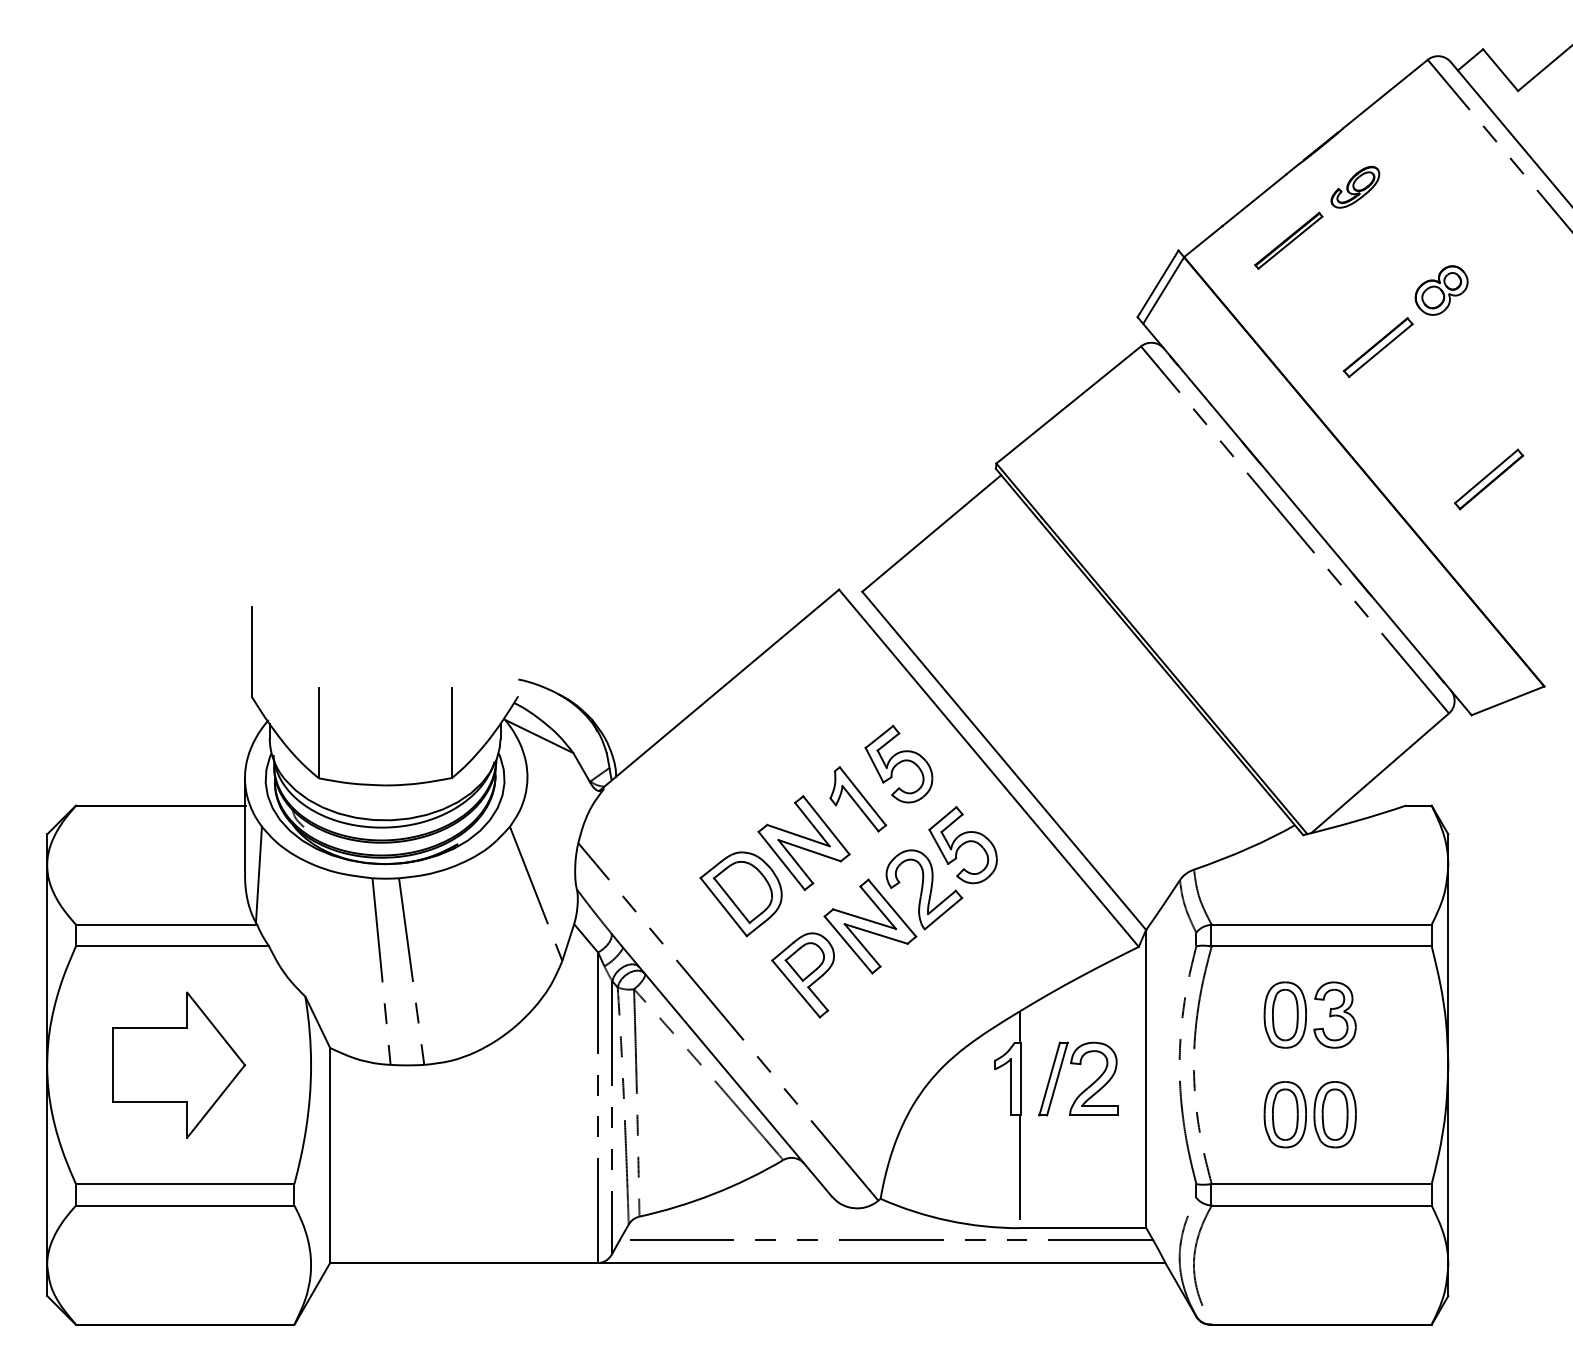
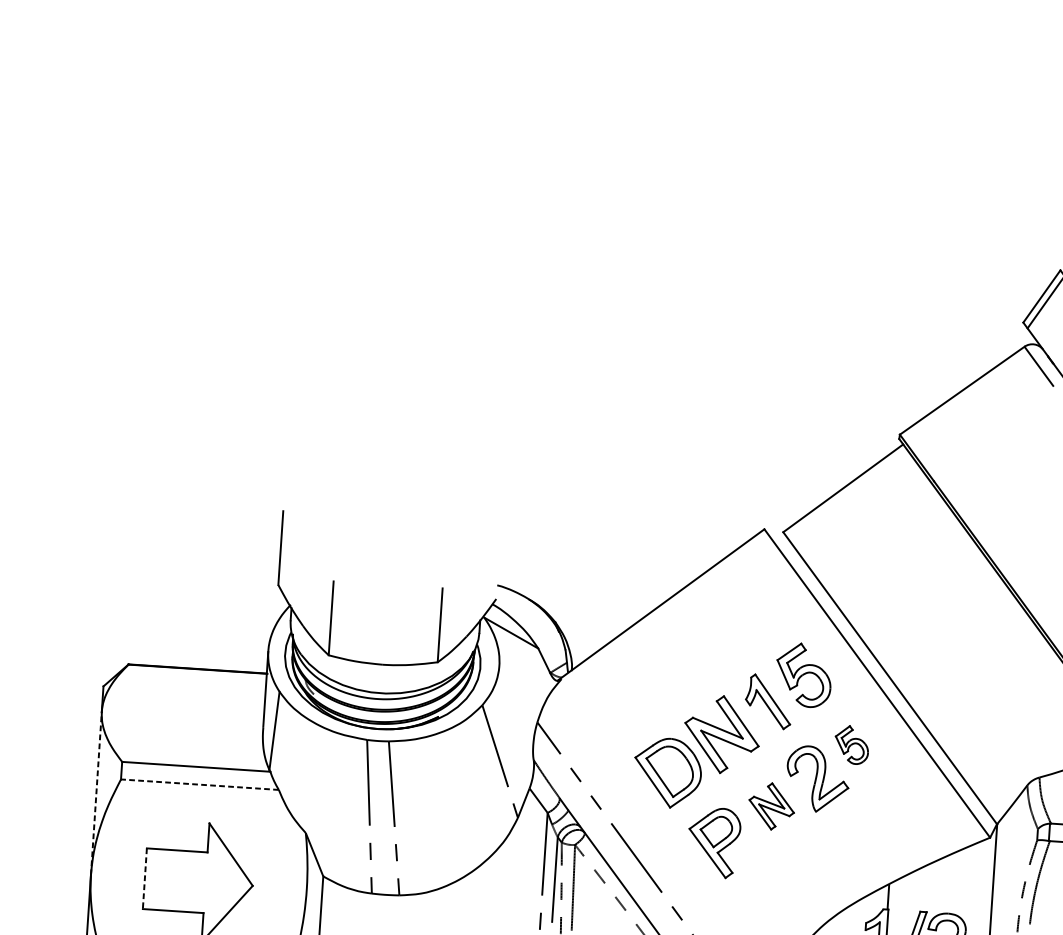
part: (962, 845) -> (851, 745), size x0.6
part: (870, 926) -> (771, 806), size x0.6
line: (172, 946) -> (199, 784), solid -> dashed
line: (47, 965) -> (96, 793), solid -> dashed
line: (113, 1065) -> (145, 878), solid -> dashed

